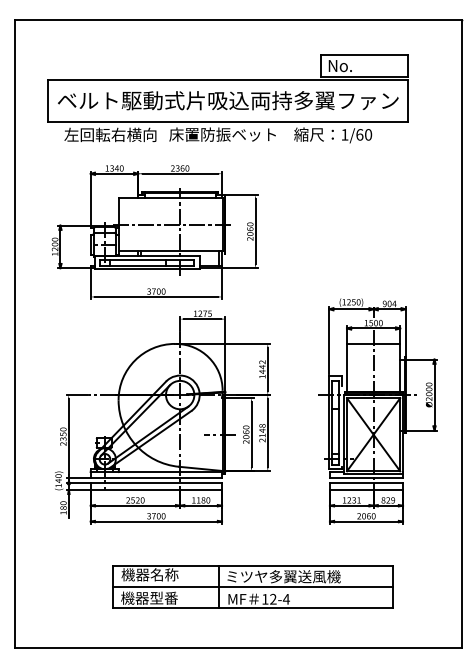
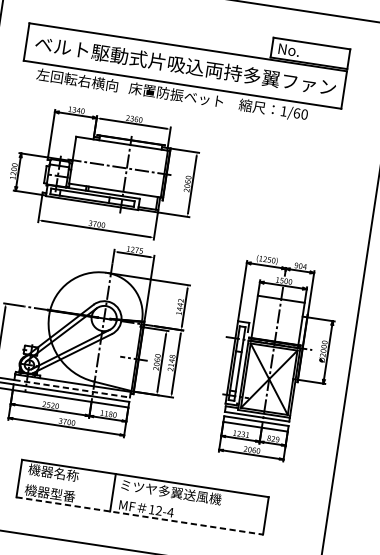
line: (156, 478) -> (72, 388), solid -> dashed
line: (252, 587) -> (142, 497), removed
line: (253, 608) -> (140, 516), solid -> dashed

